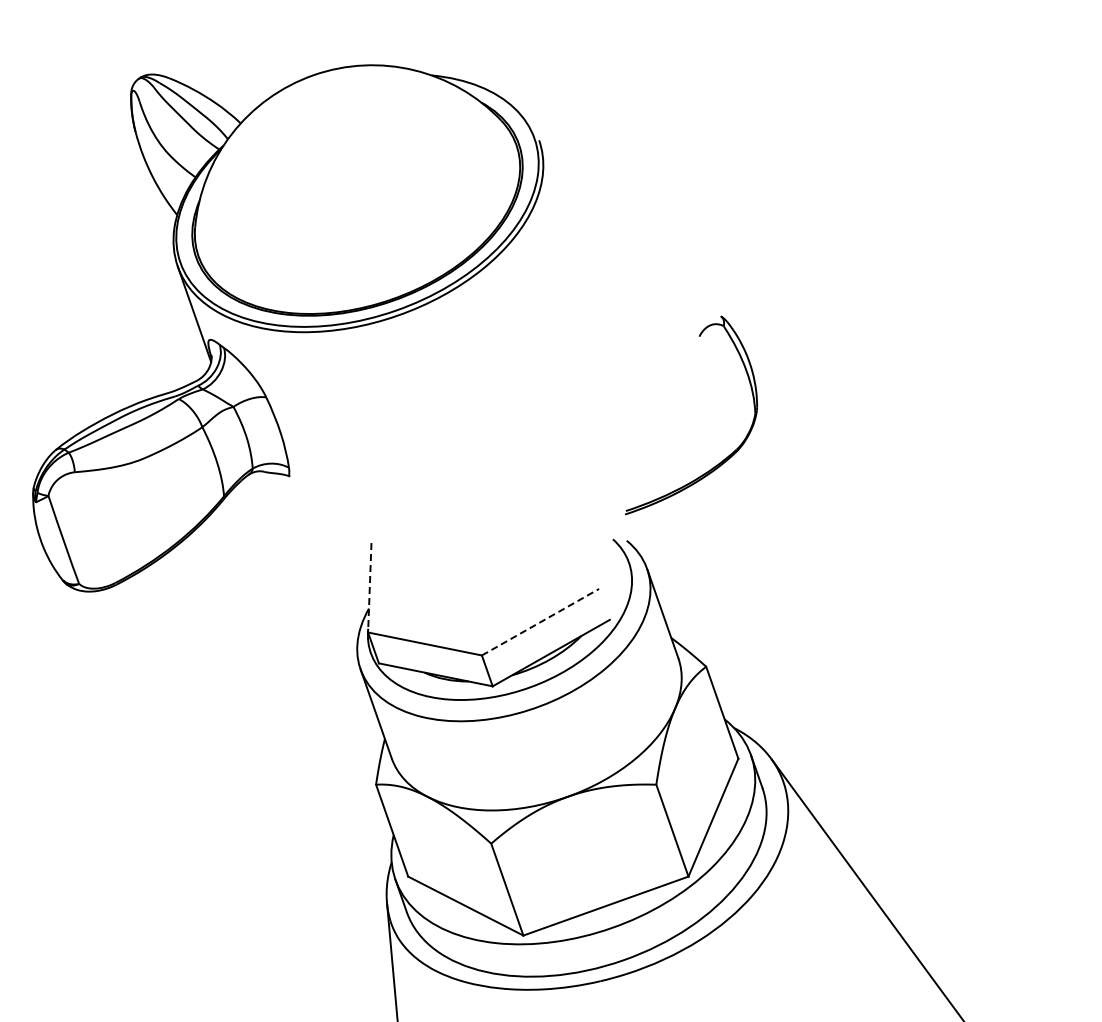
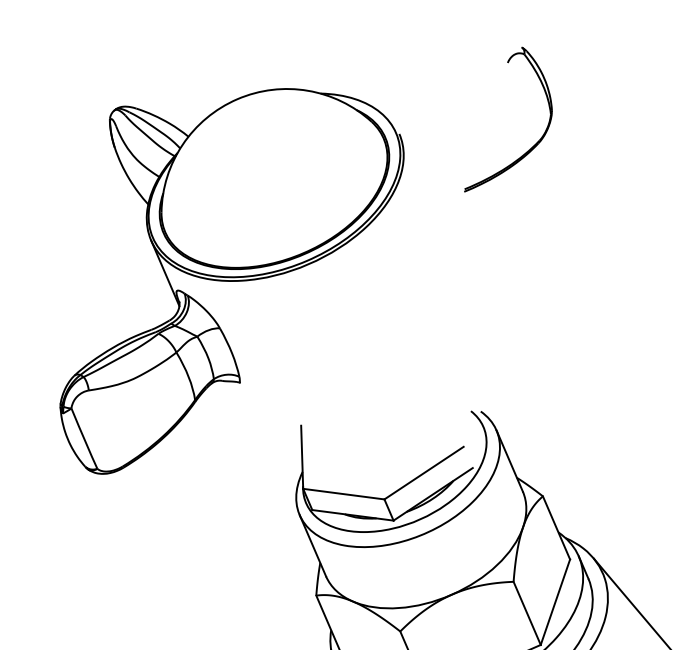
part: (724, 458) -> (531, 147), moved
line: (369, 587) -> (301, 457), dashed -> solid
line: (540, 621) -> (424, 472), dashed -> solid

